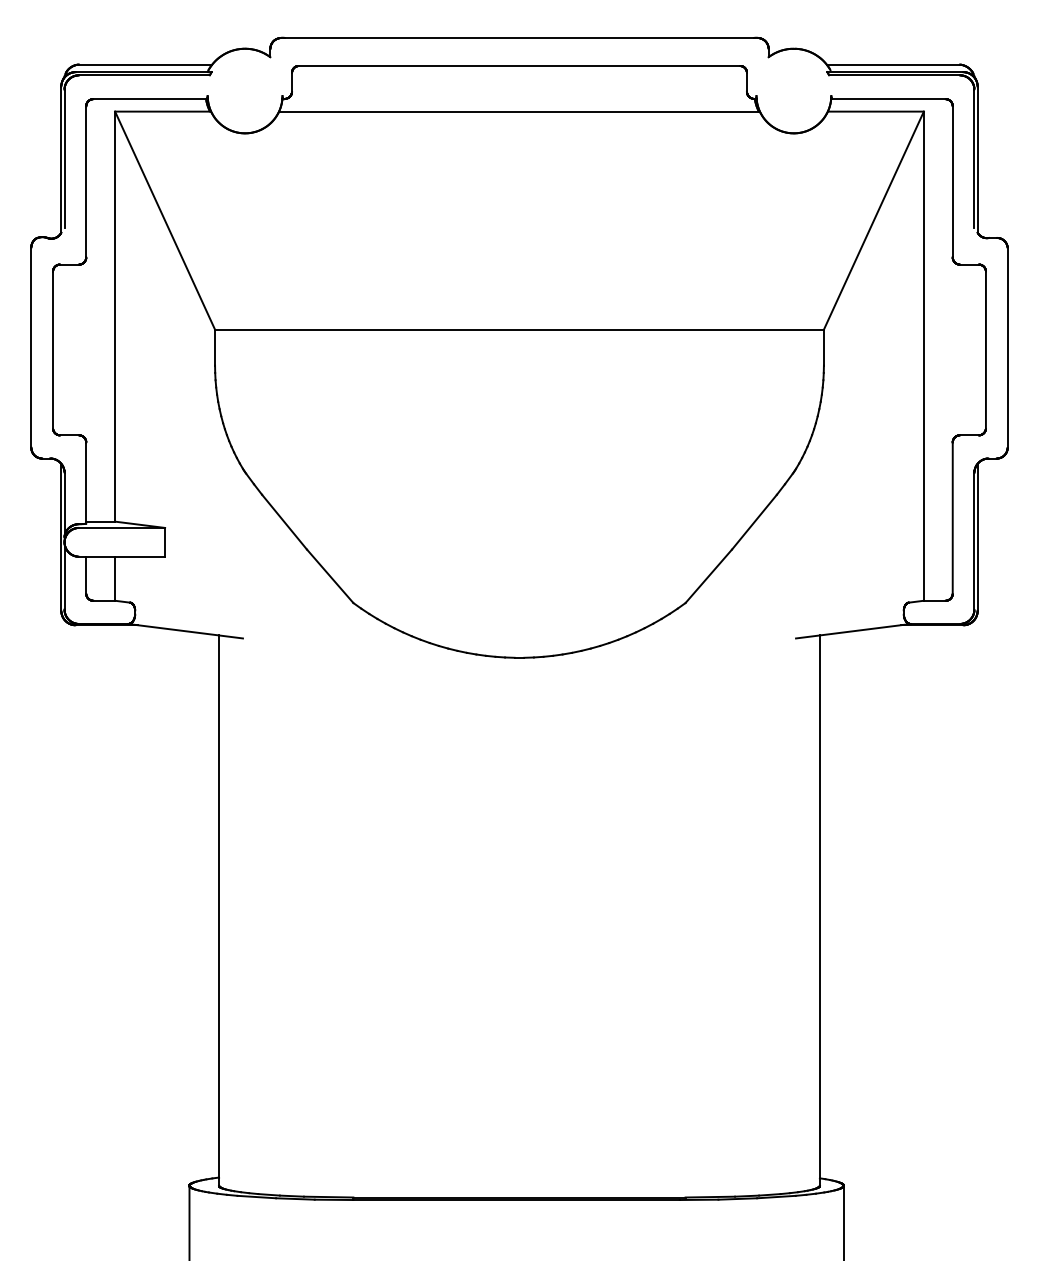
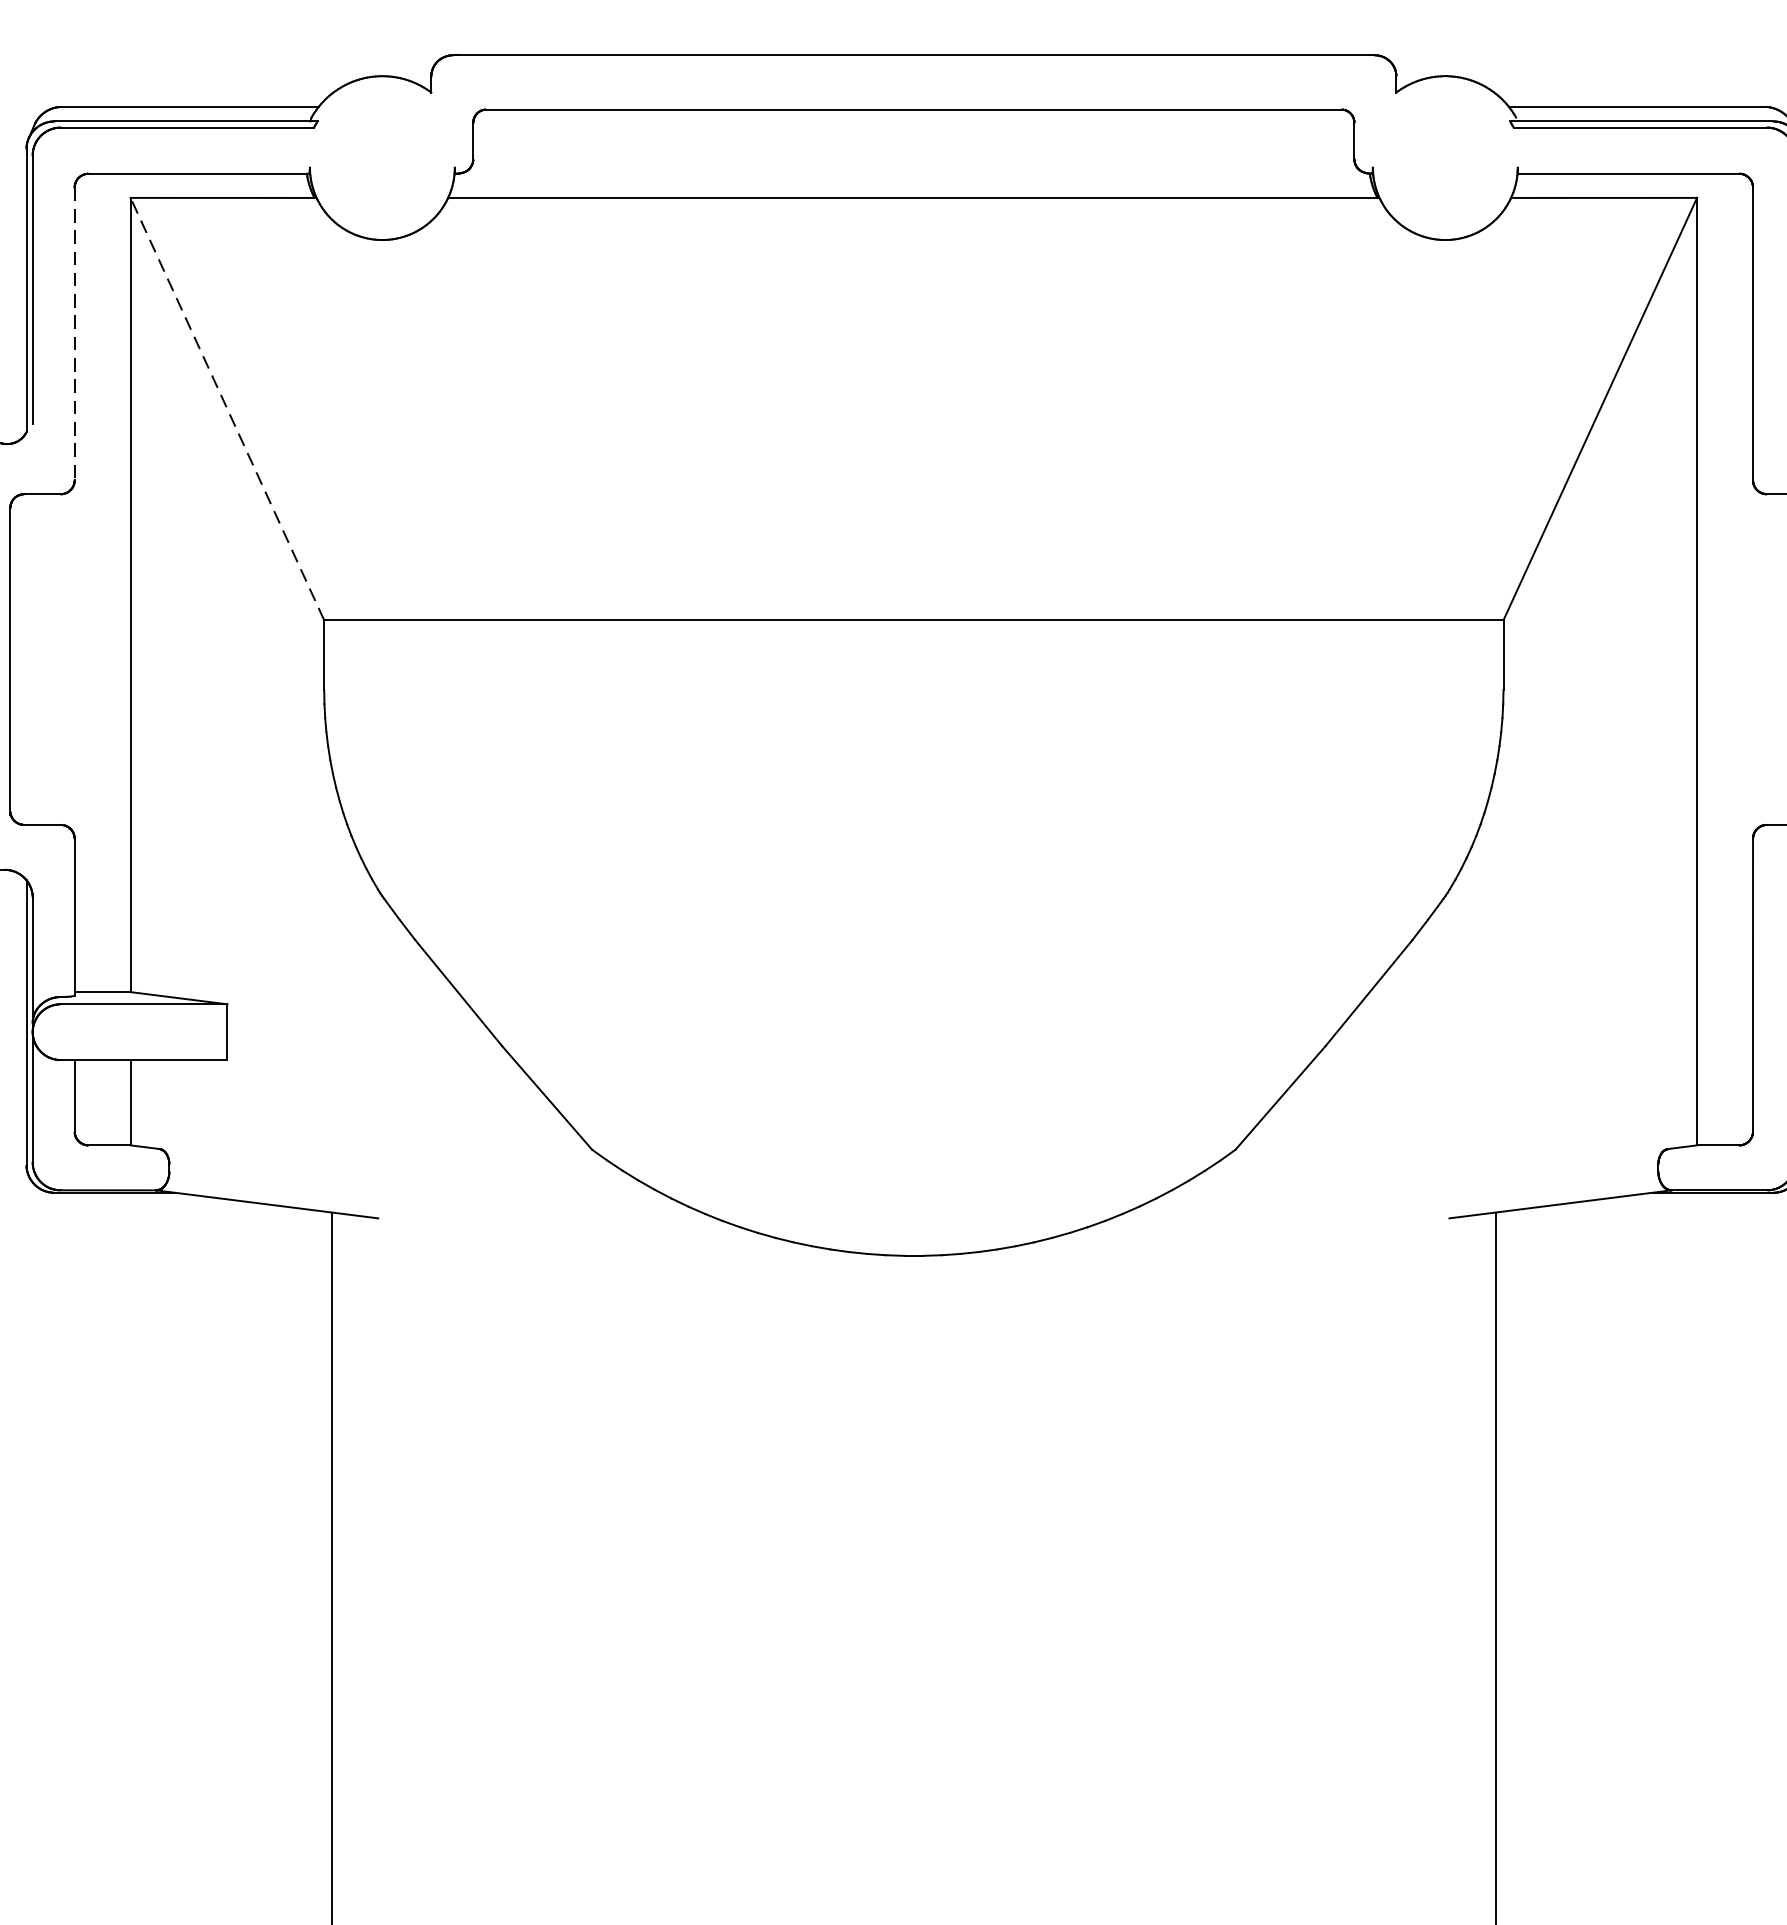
line: (86, 181) -> (75, 333), solid -> dashed
line: (165, 220) -> (228, 408), solid -> dashed

